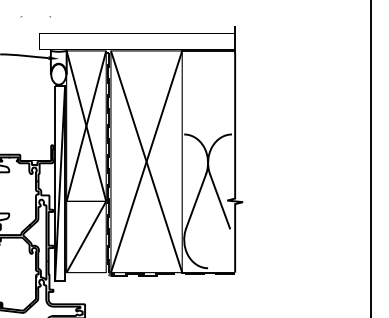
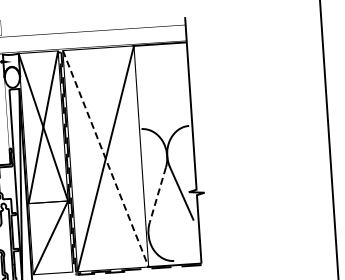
line: (146, 162) -> (105, 159), solid -> dashed
line: (196, 201) -> (158, 195), solid -> dashed

